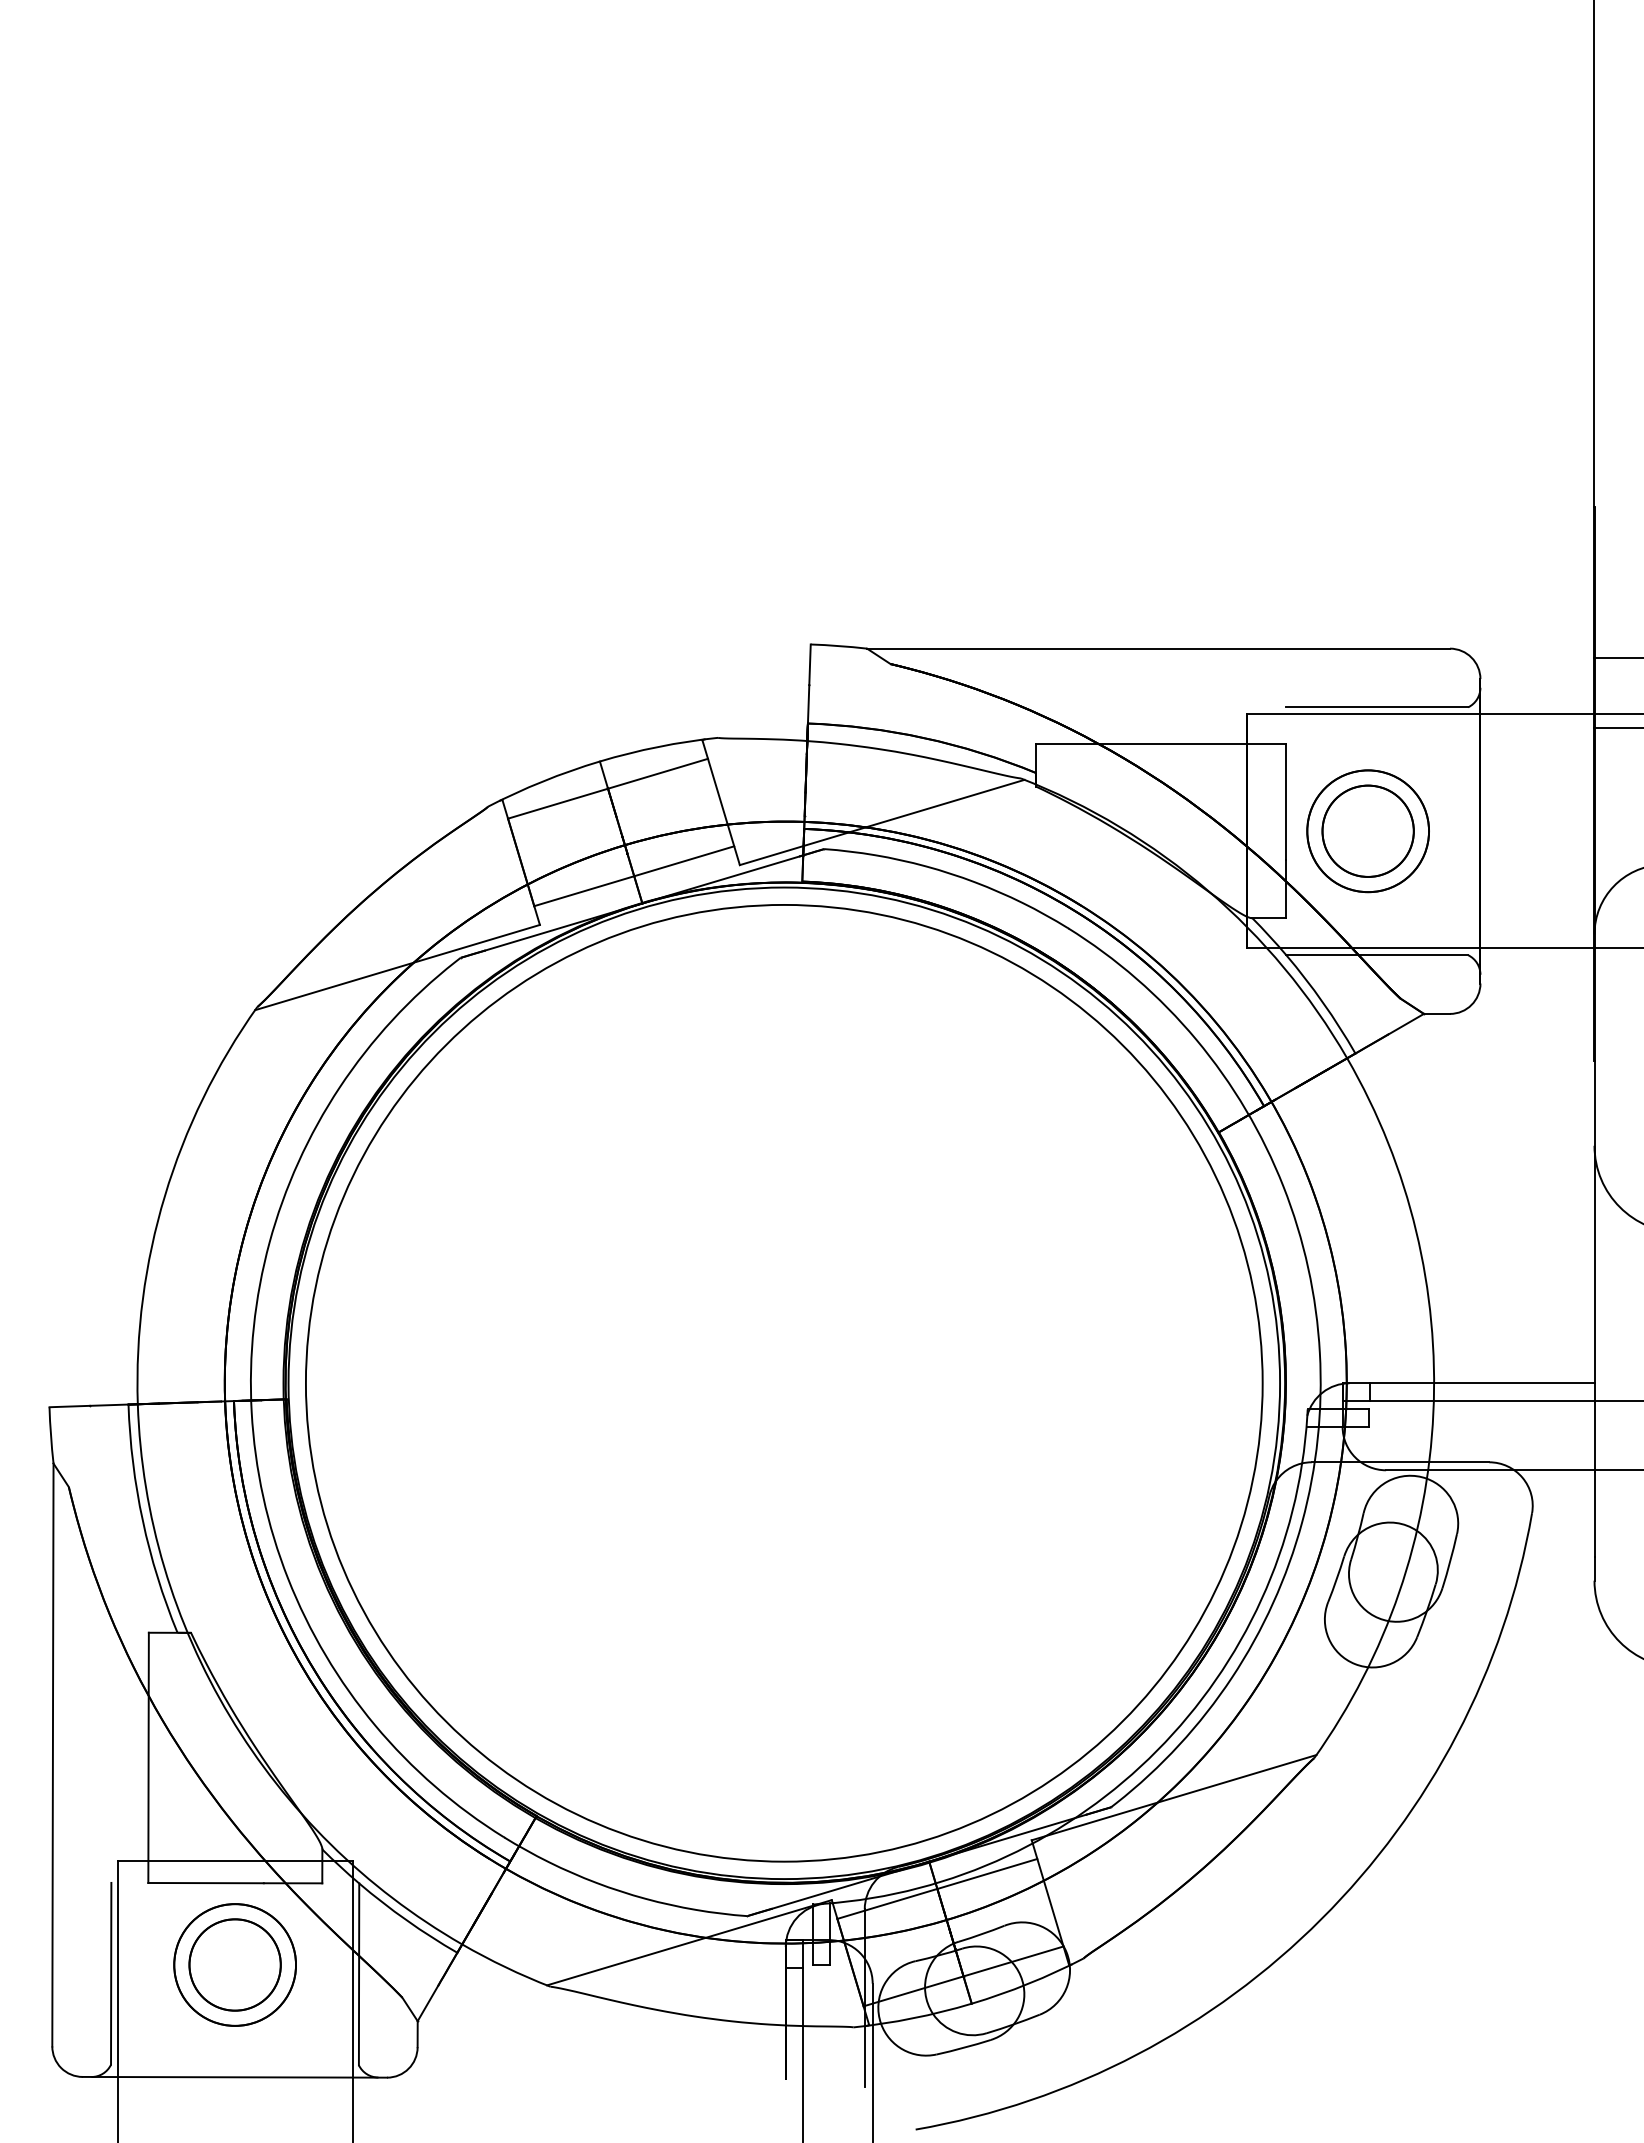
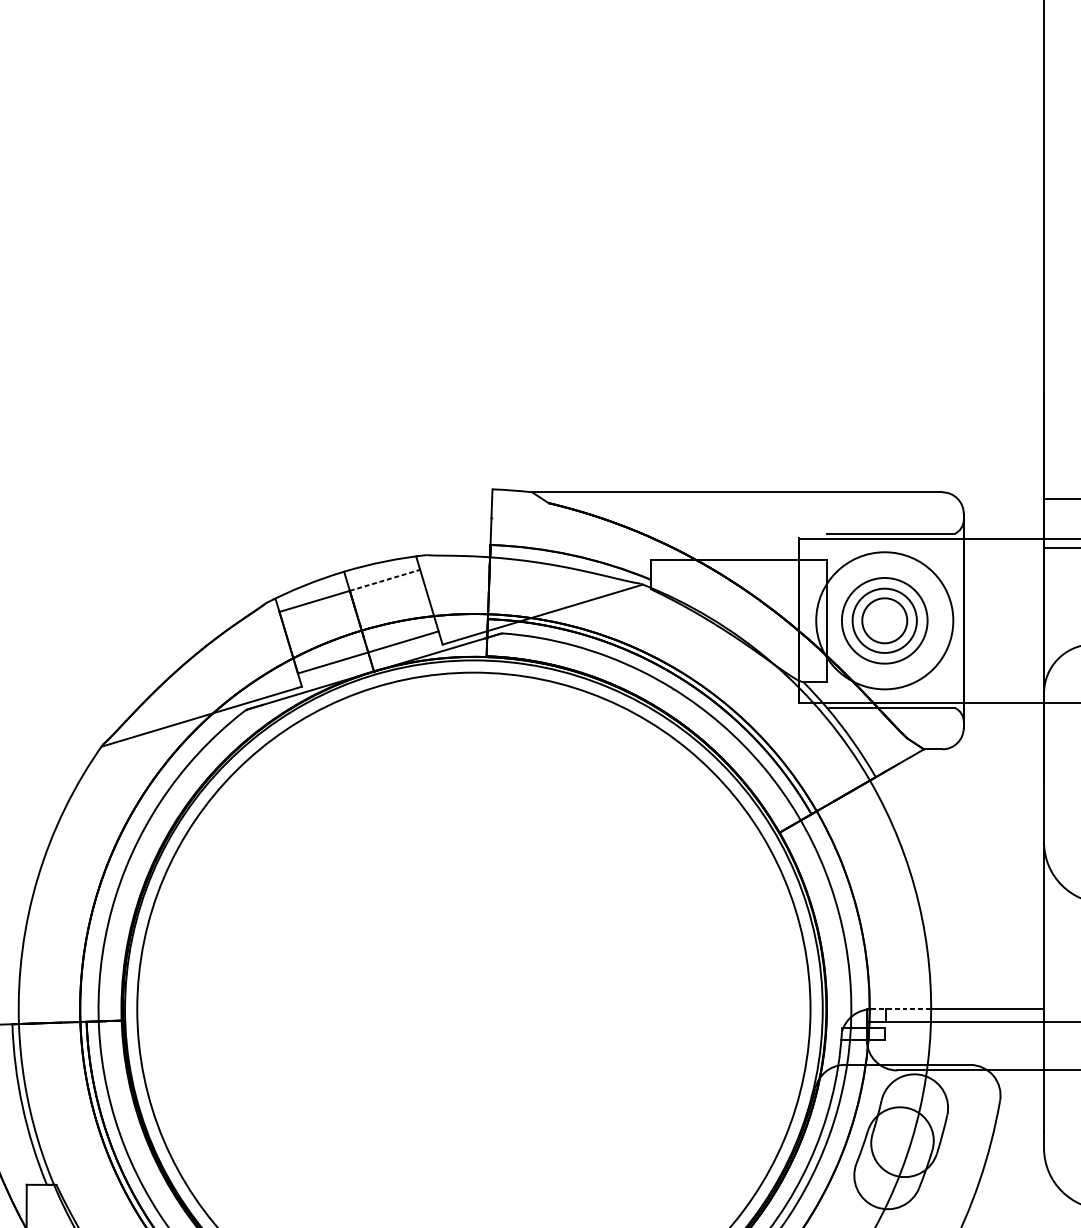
line: (658, 773) -> (385, 580), solid -> dashed
circle: (1367, 830) -> (884, 620), size x0.7
circle: (1368, 831) -> (884, 620), size x1.6
line: (1392, 1383) -> (901, 1009), solid -> dashed

